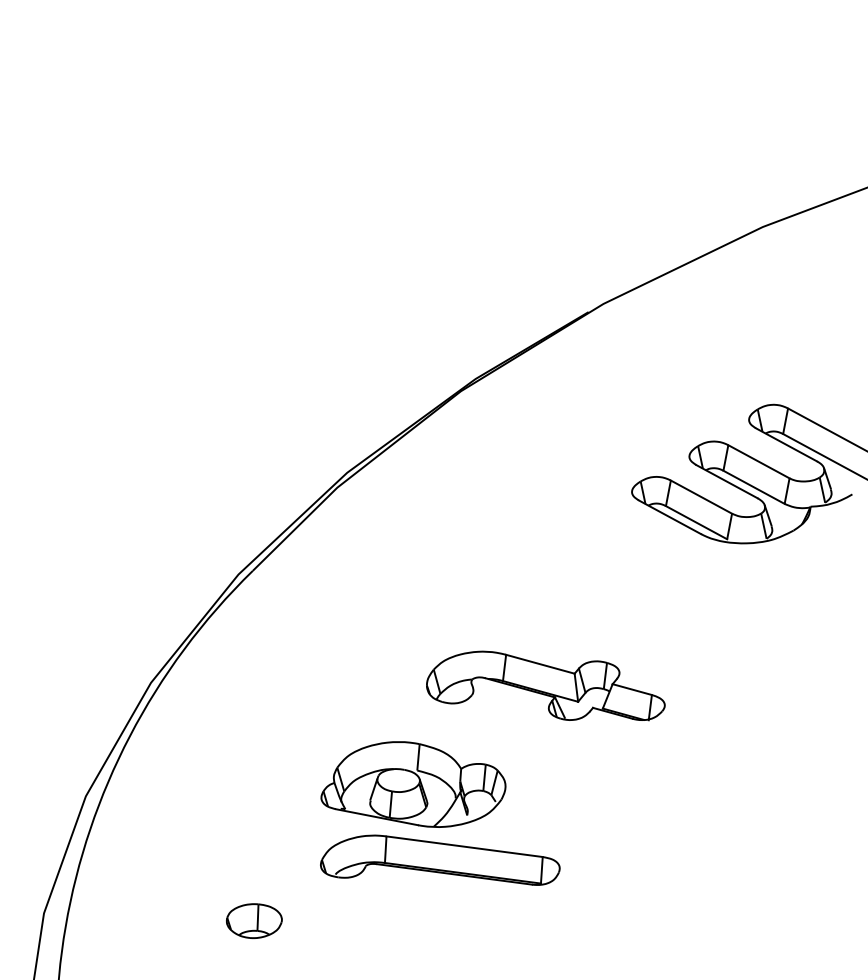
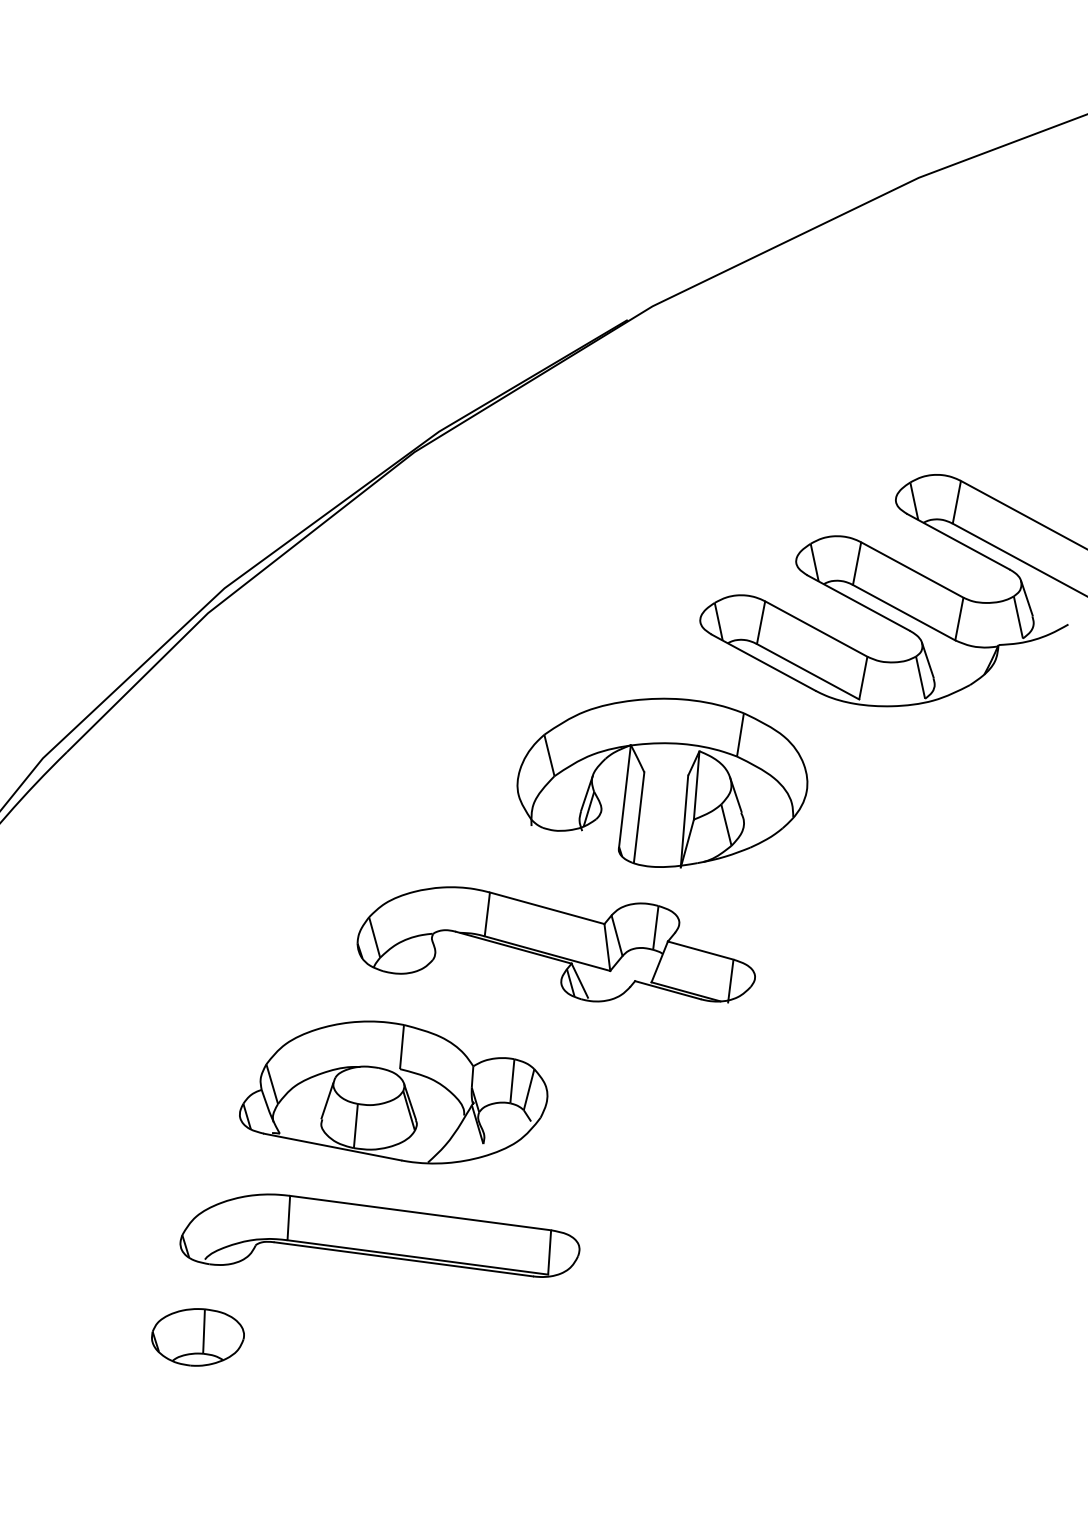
part: (609, 588) -> (662, 781), added
part: (413, 784) -> (393, 1092), moved
part: (254, 920) -> (198, 1336), moved

